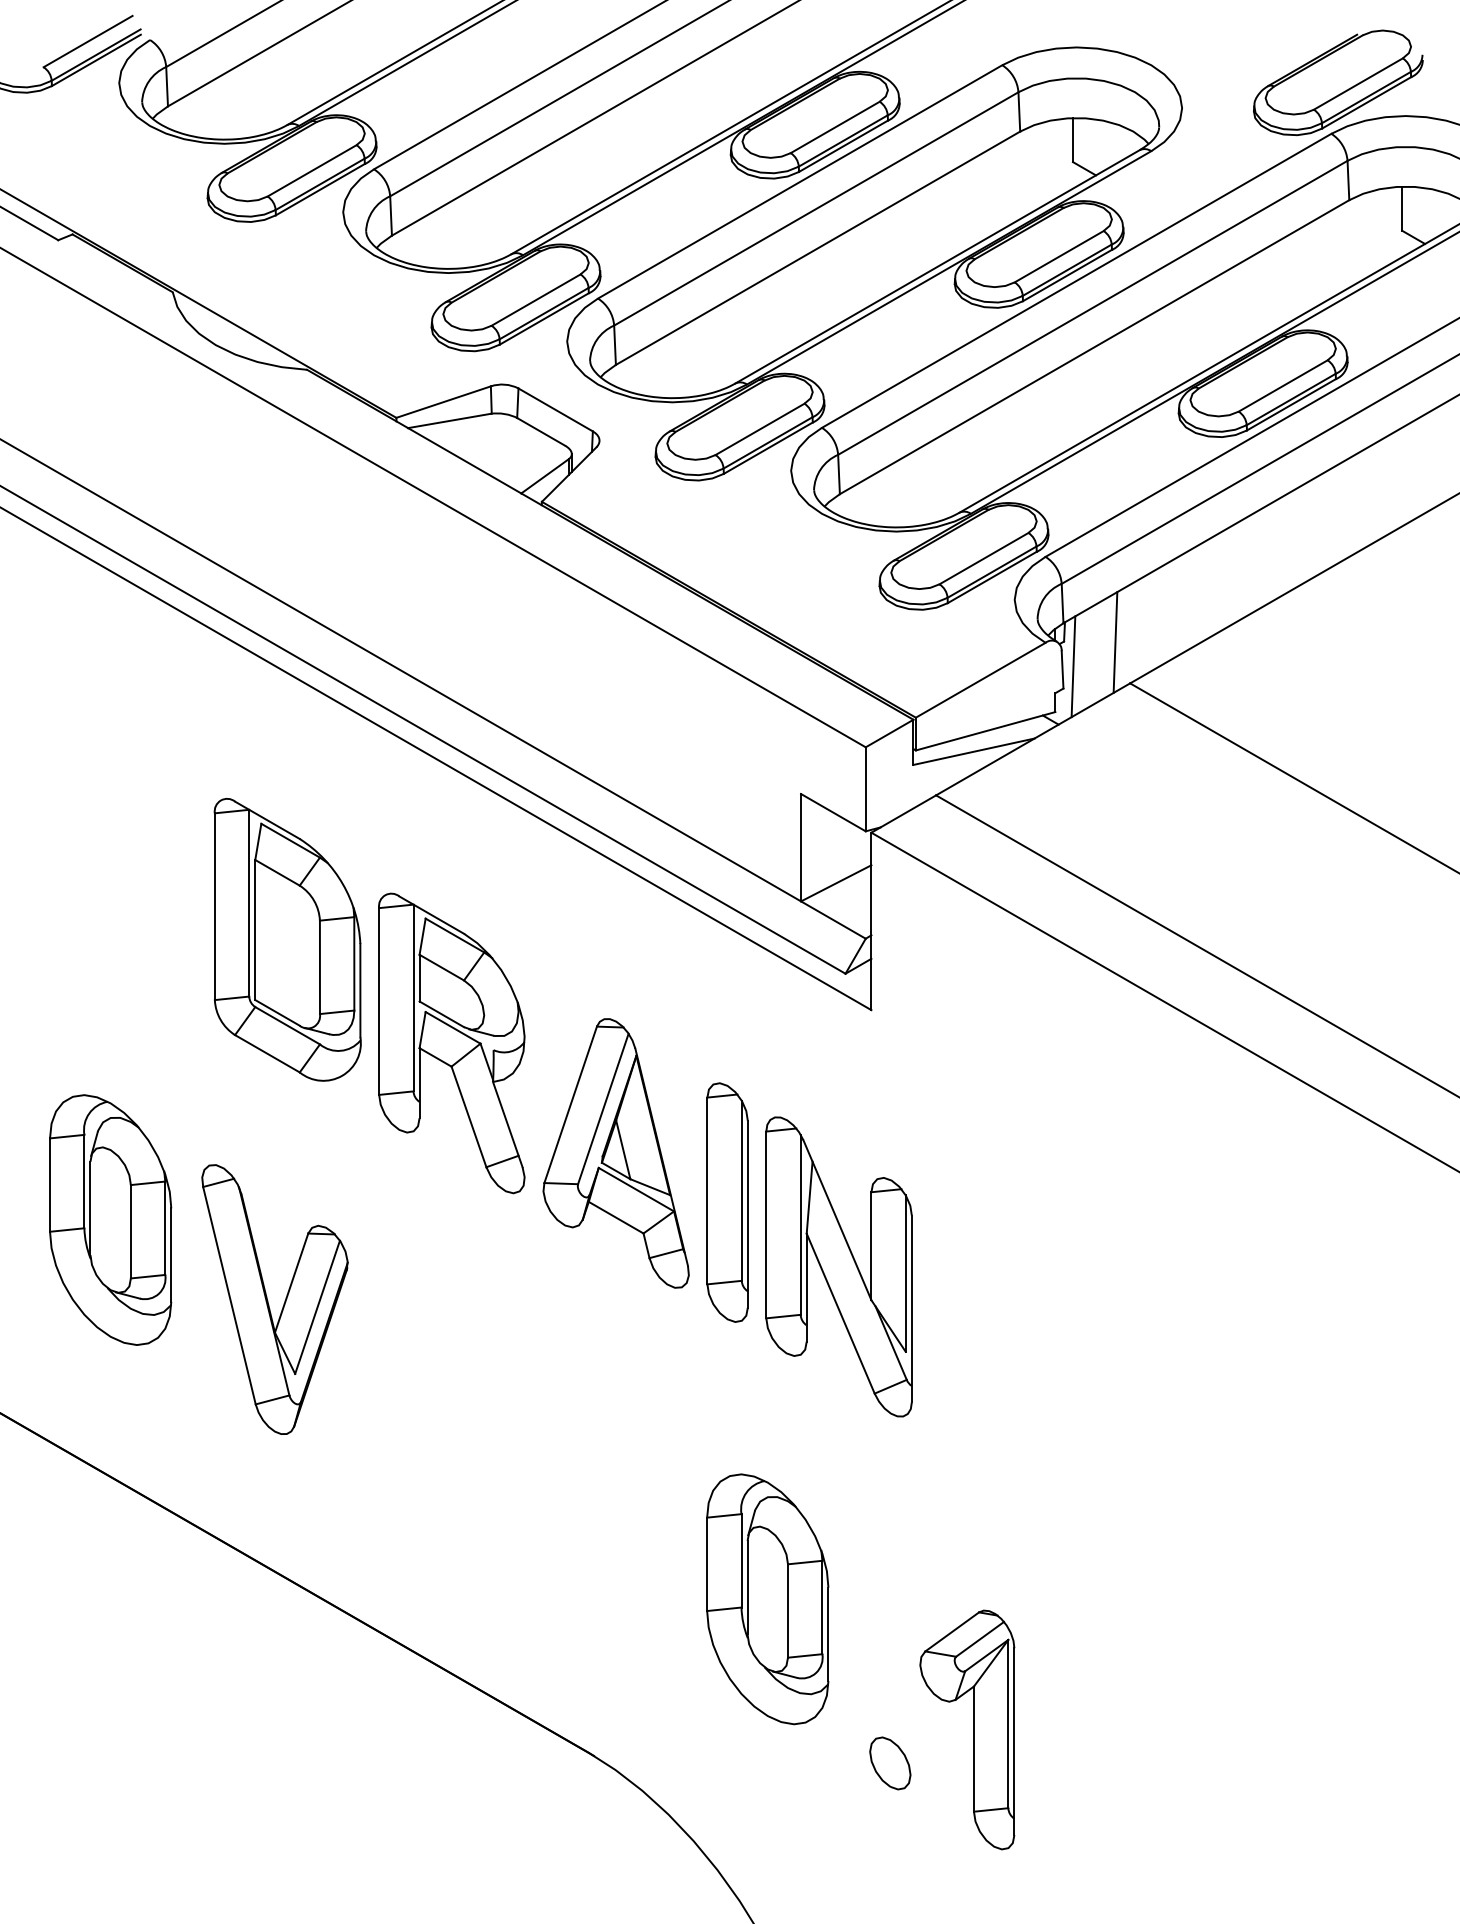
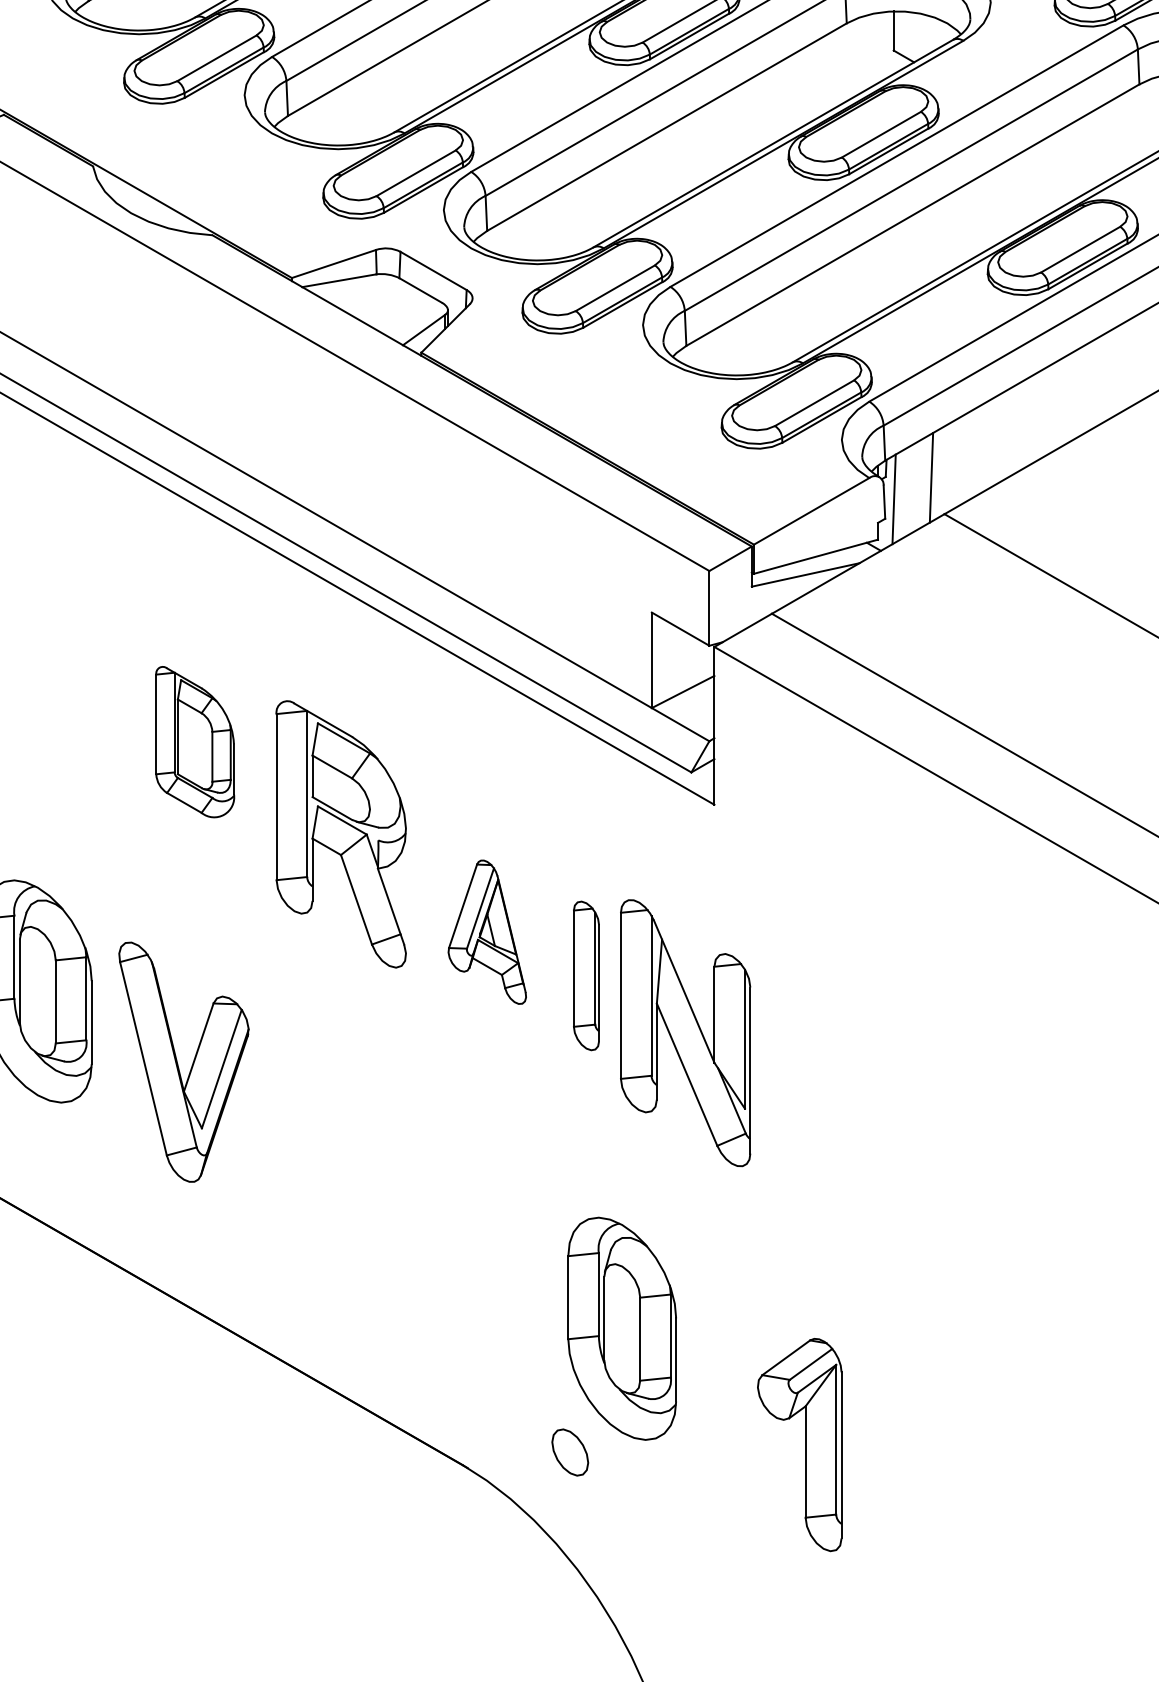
part: (287, 939) -> (195, 741), size x0.6
part: (615, 1153) -> (486, 932), size x0.6
part: (727, 1202) -> (586, 975), size x0.7
part: (890, 1763) -> (570, 1452), moved

